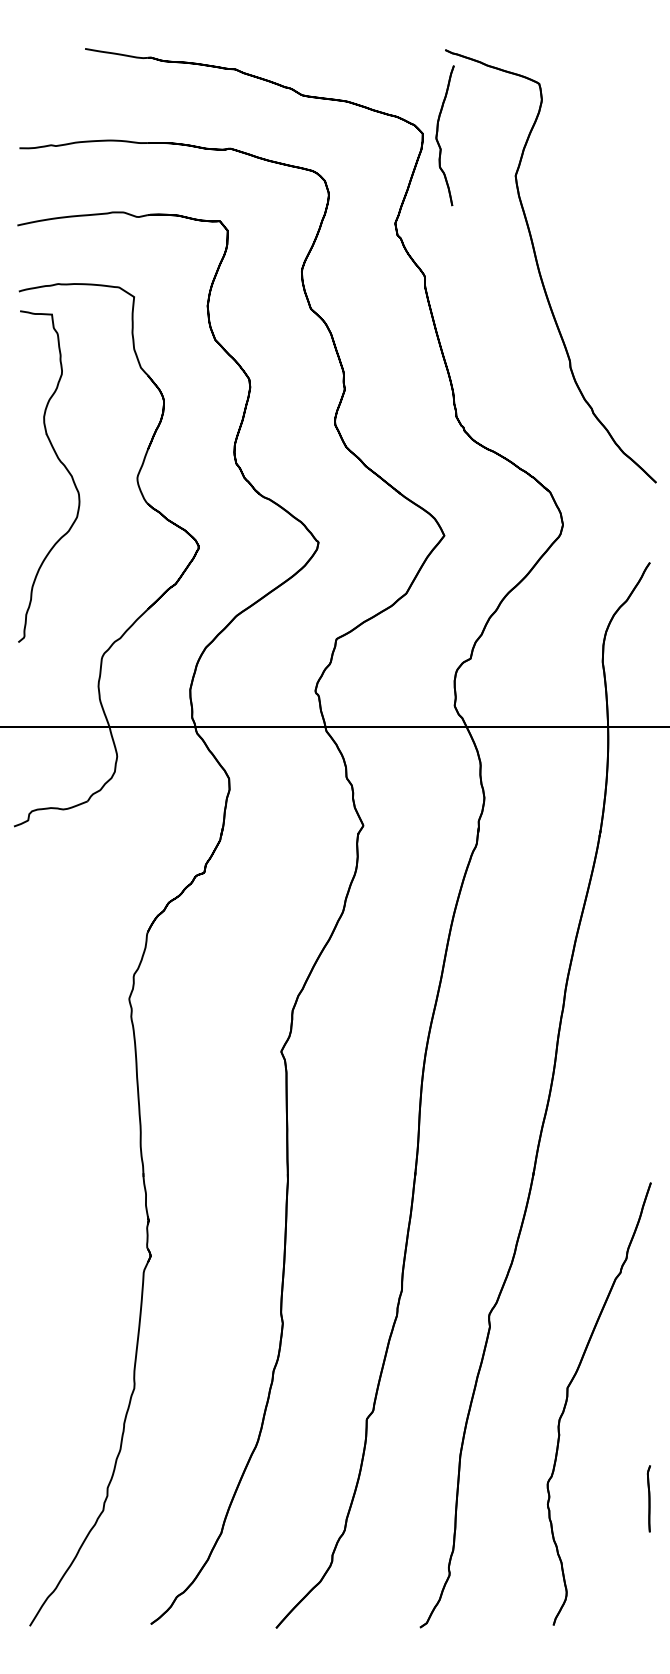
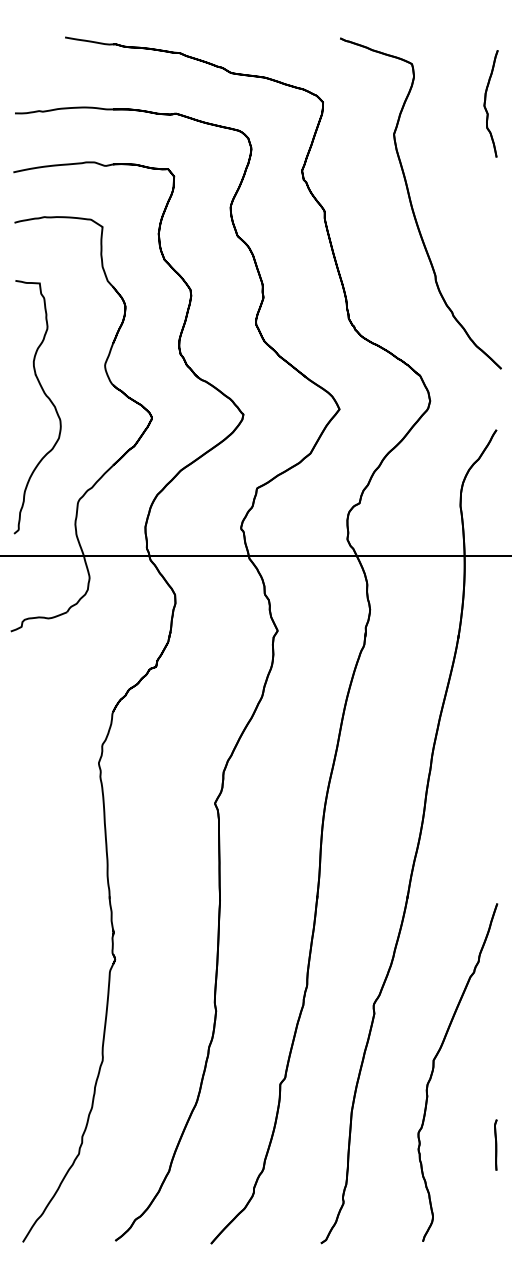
part: (444, 135) -> (490, 103), moved
part: (60, 463) -> (46, 397), moved

